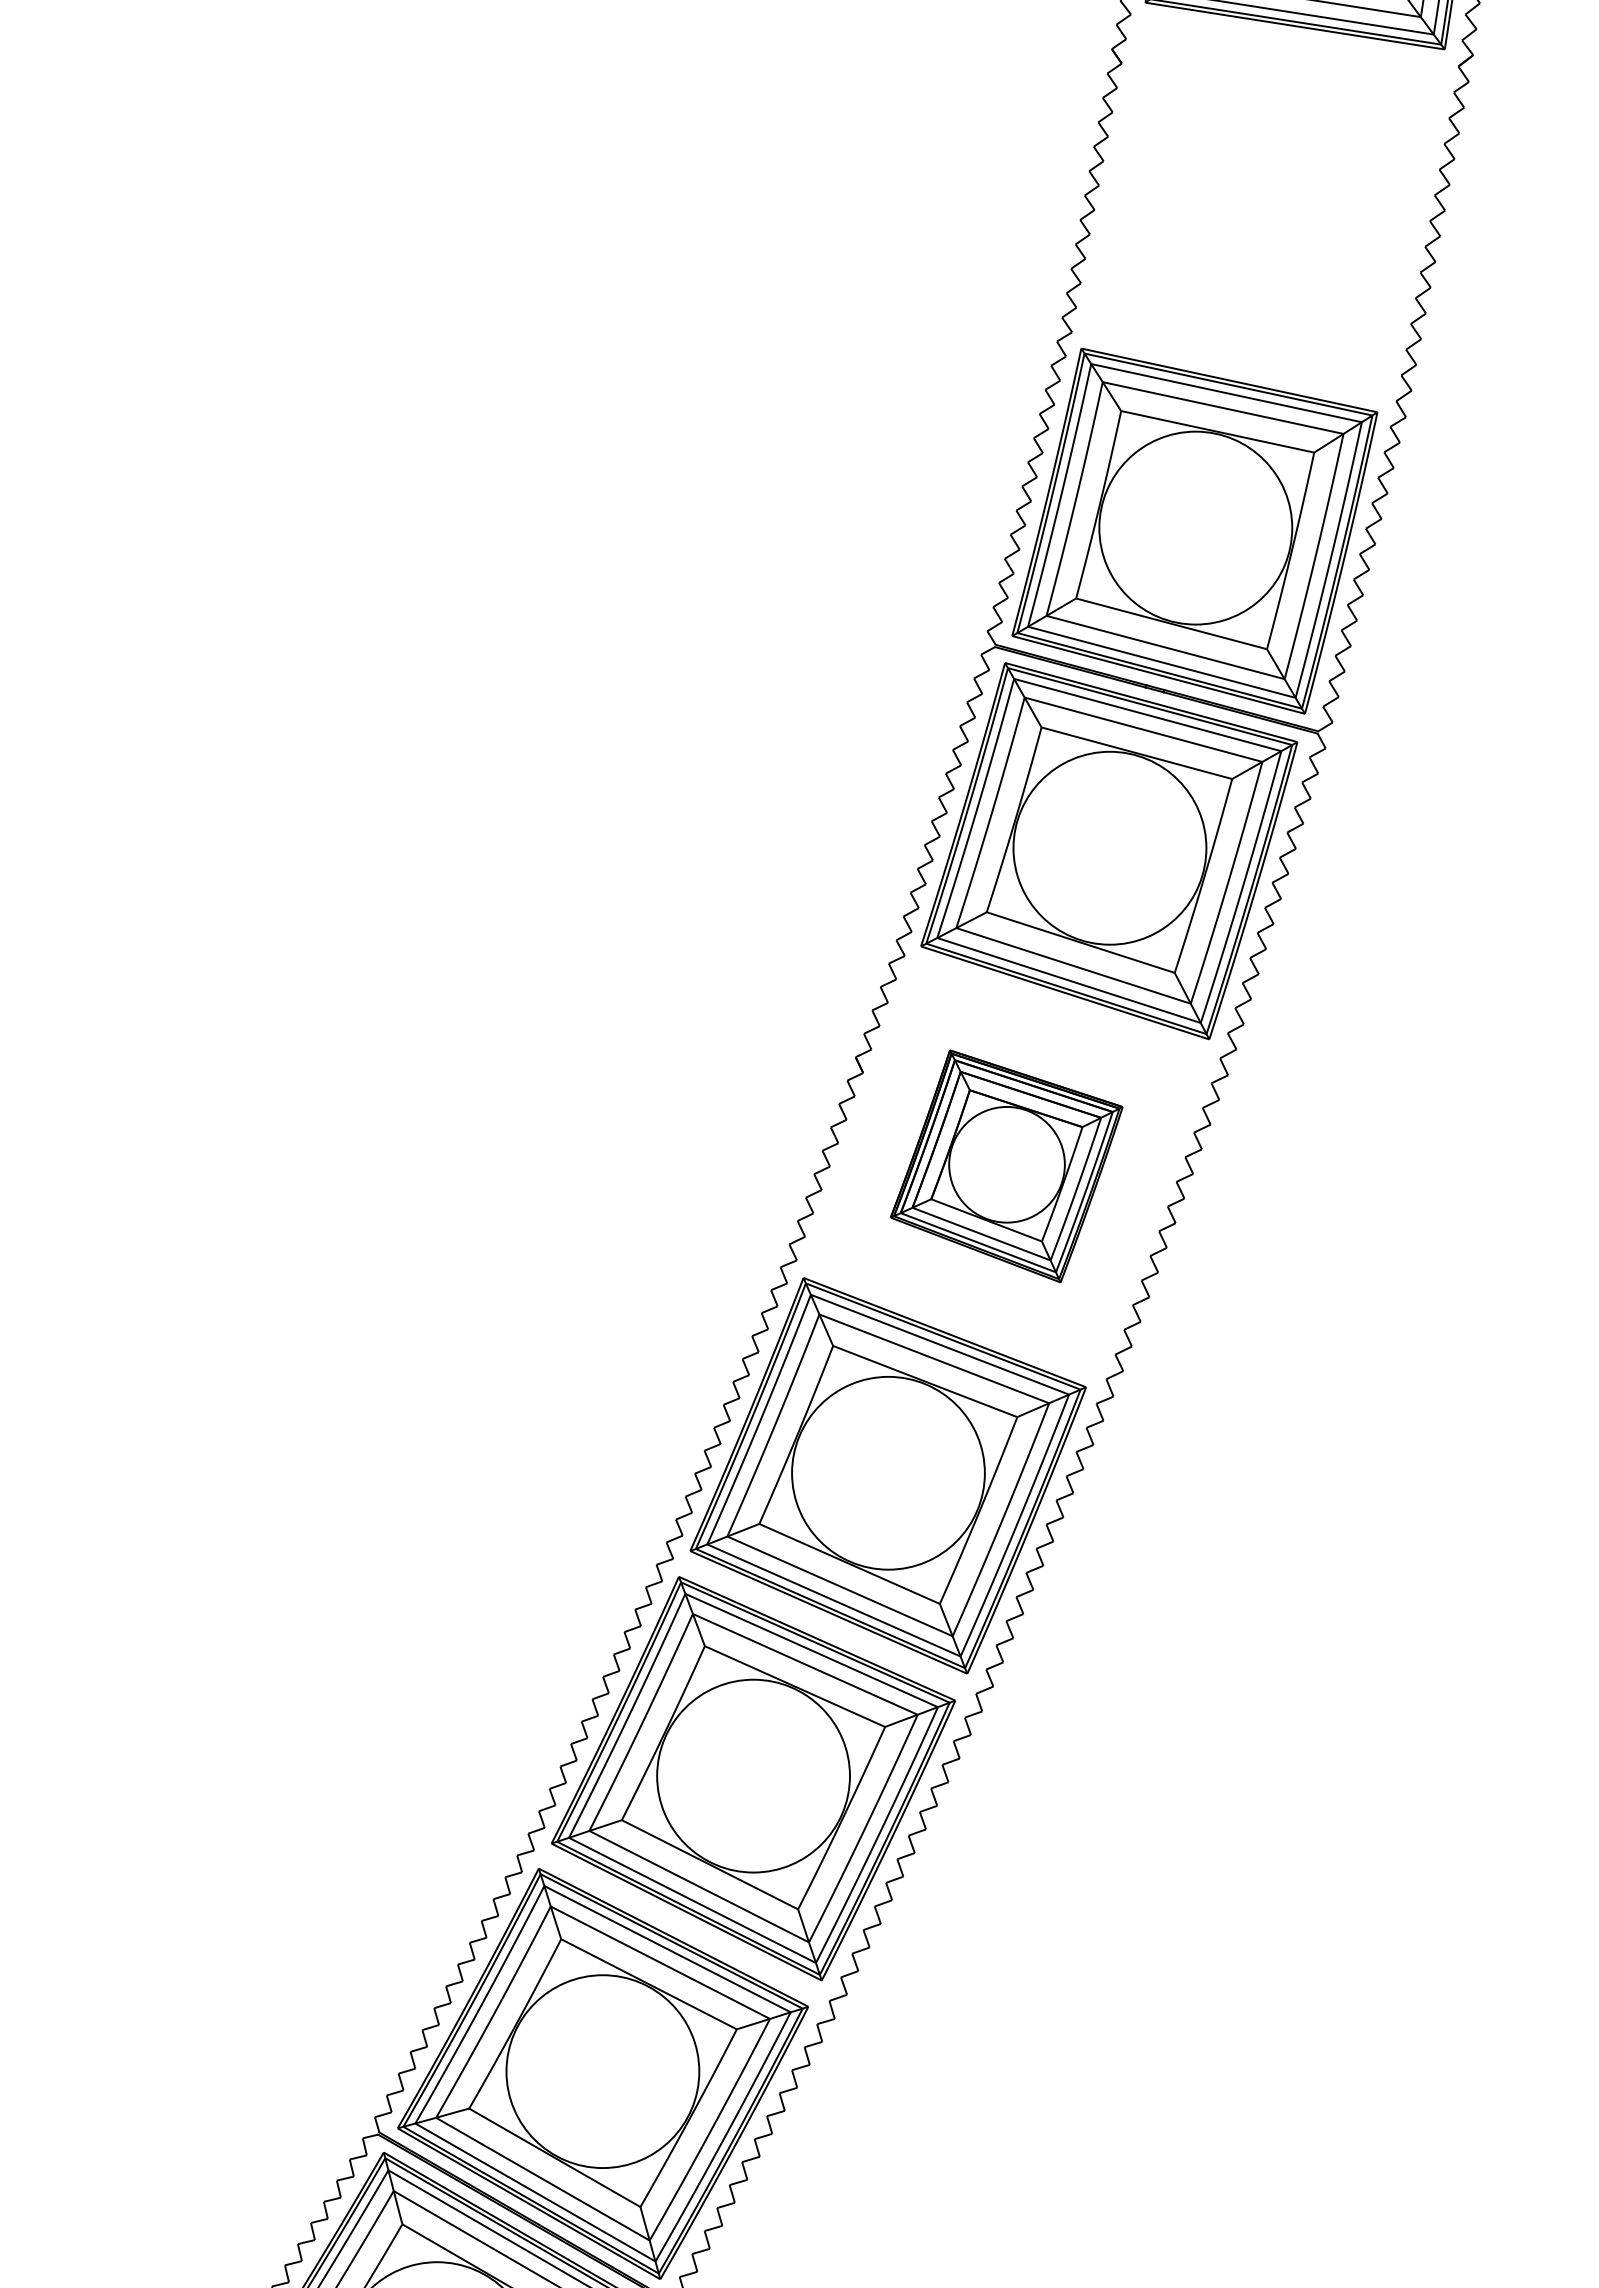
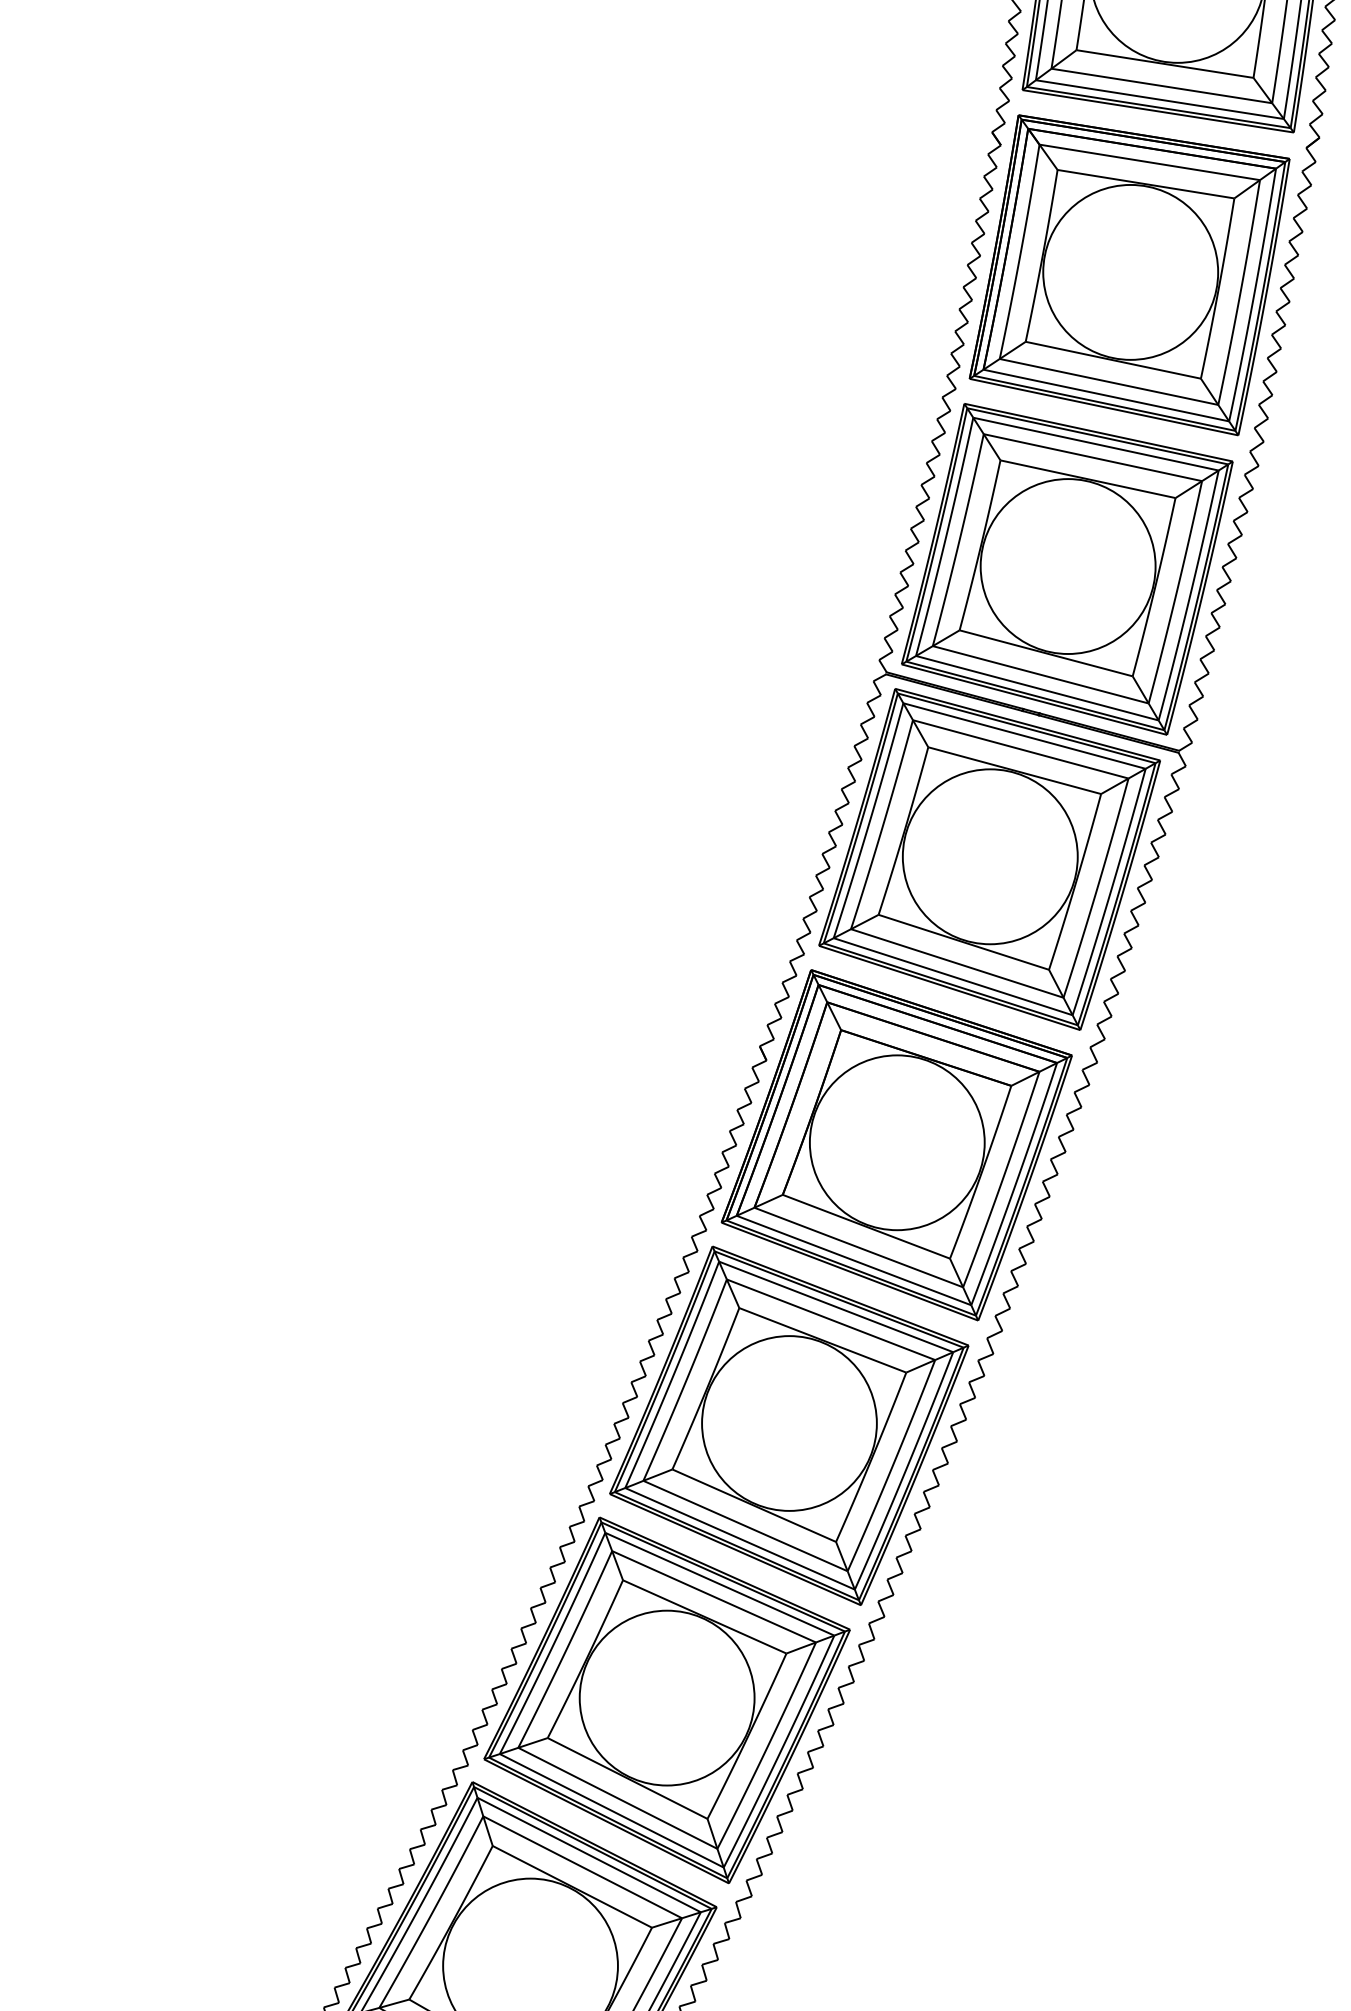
part: (1263, 206) -> (1129, 274), added
part: (1006, 1166) -> (896, 1145), size x1.67

